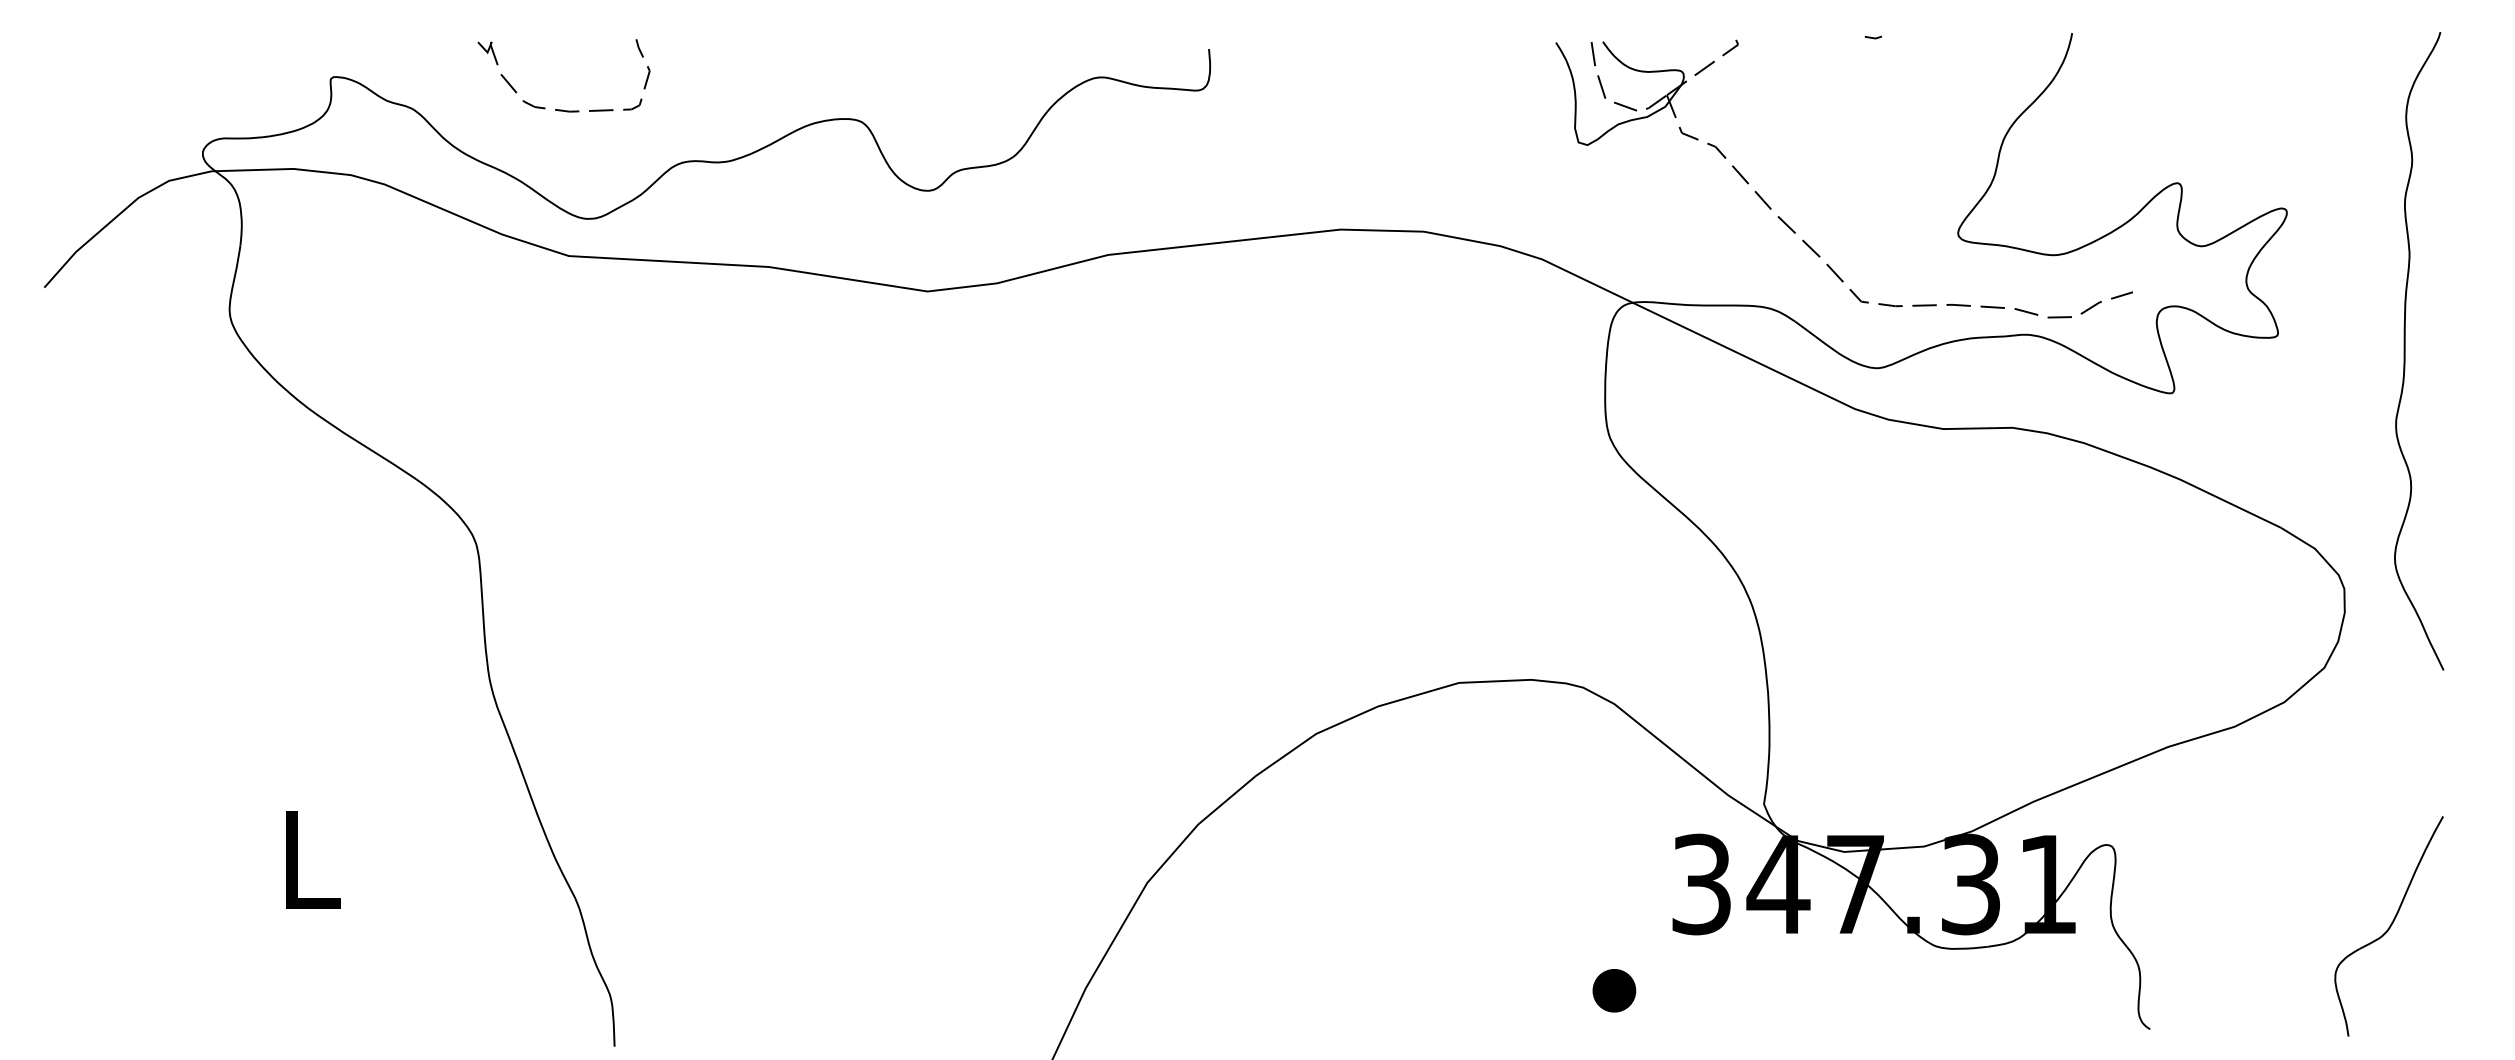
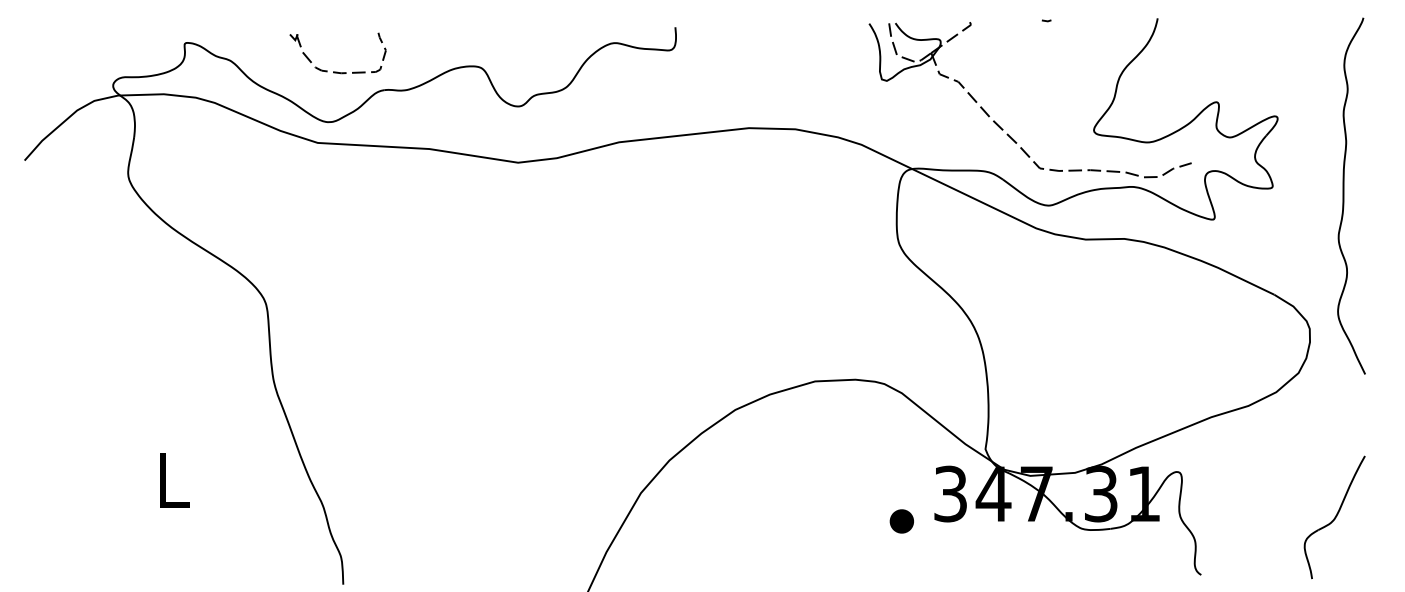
part: (563, 108) -> (337, 71), moved
part: (1613, 990) -> (901, 521), moved

